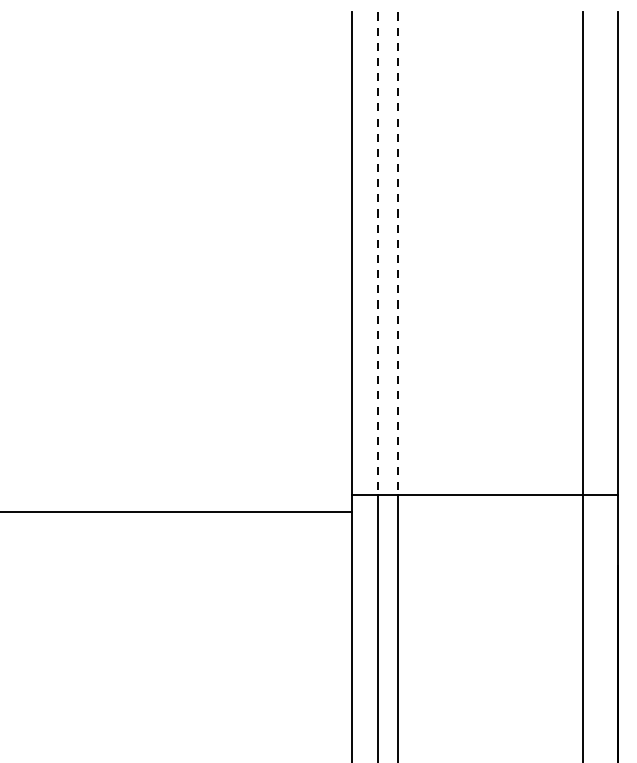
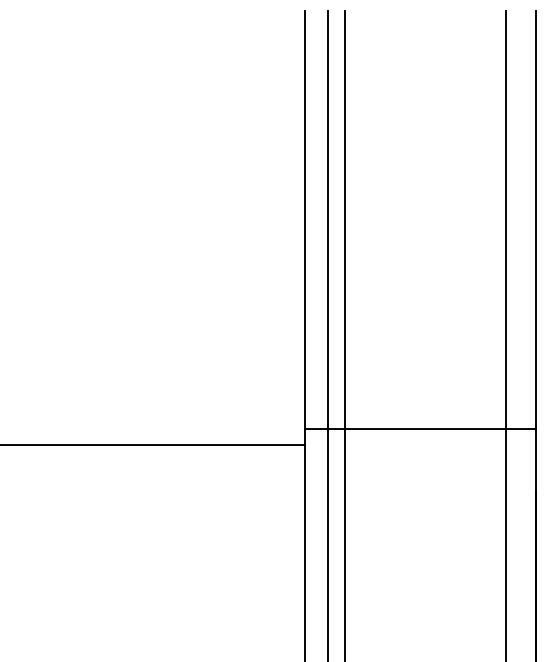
line: (377, 254) -> (327, 220), dashed -> solid
line: (398, 254) -> (345, 220), dashed -> solid

